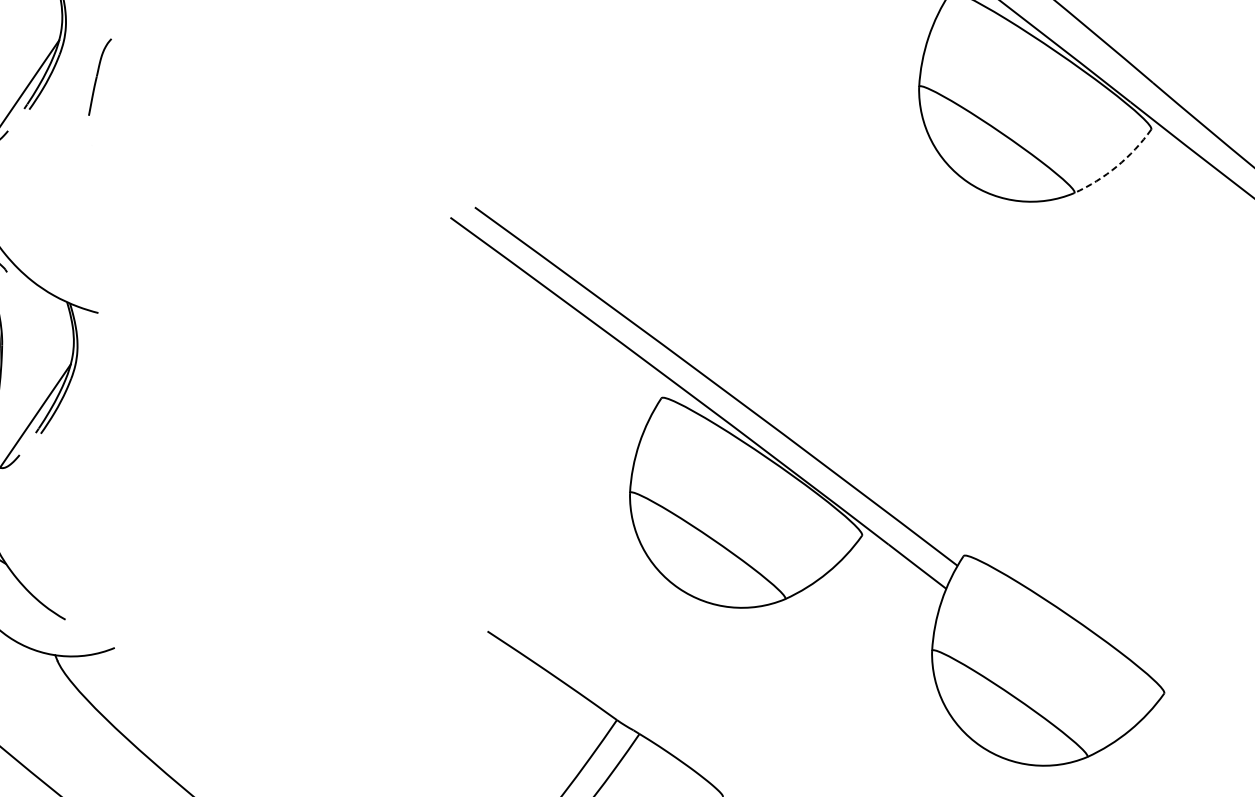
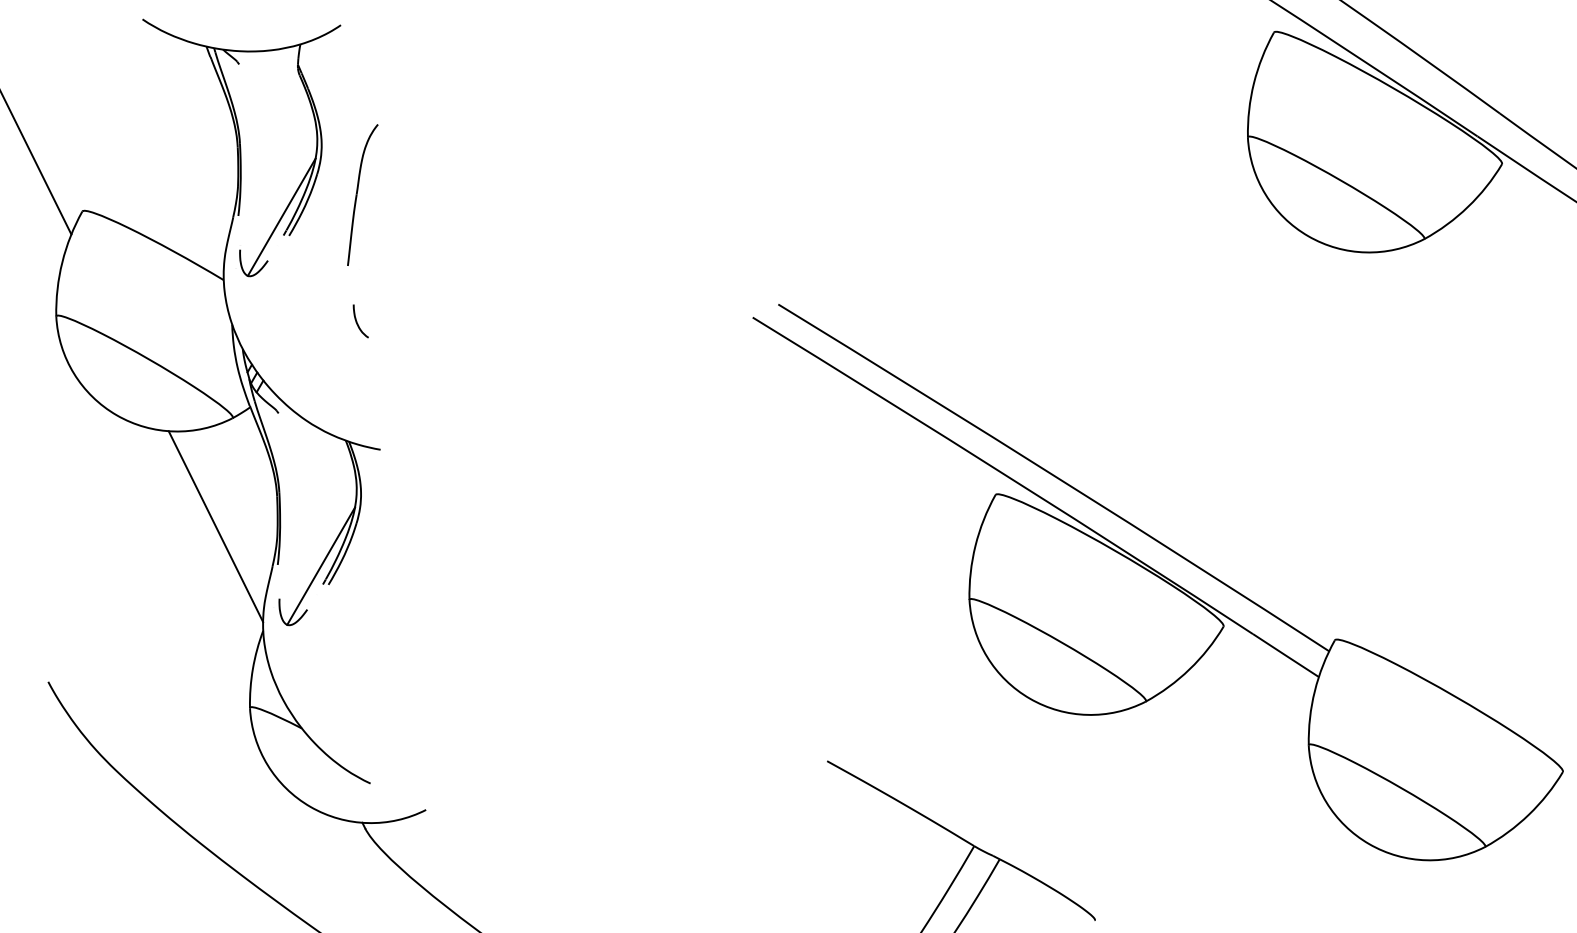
part: (99, 76) -> (362, 194), size x1.67
line: (1117, 166) -> (1468, 206), dashed -> solid
part: (89, 193) -> (360, 321), added

